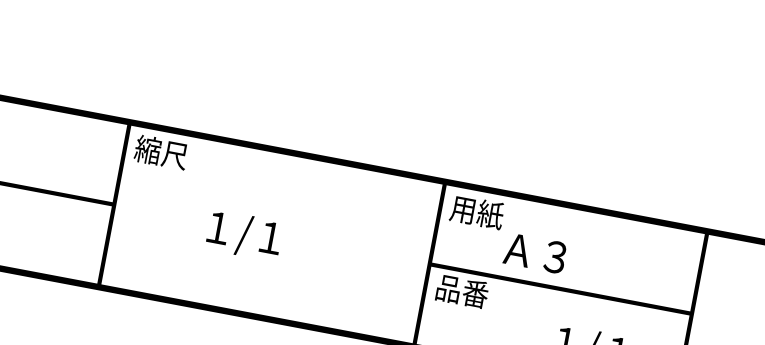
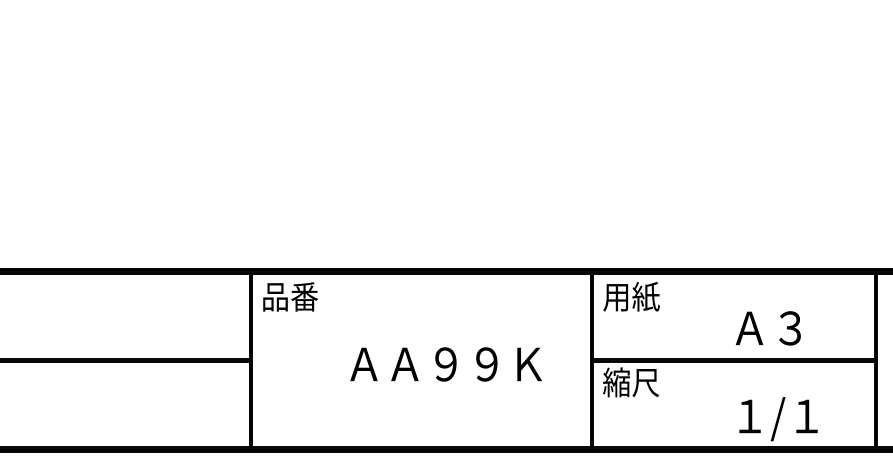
text: (161, 152) -> (289, 296), 縮尺 -> 品番
text: (292, 245) -> (445, 367), １/１ -> ＡＡ９９Ｋ
text: (535, 253) -> (768, 328), moved
text: (462, 291) -> (631, 382), 品番 -> 縮尺

